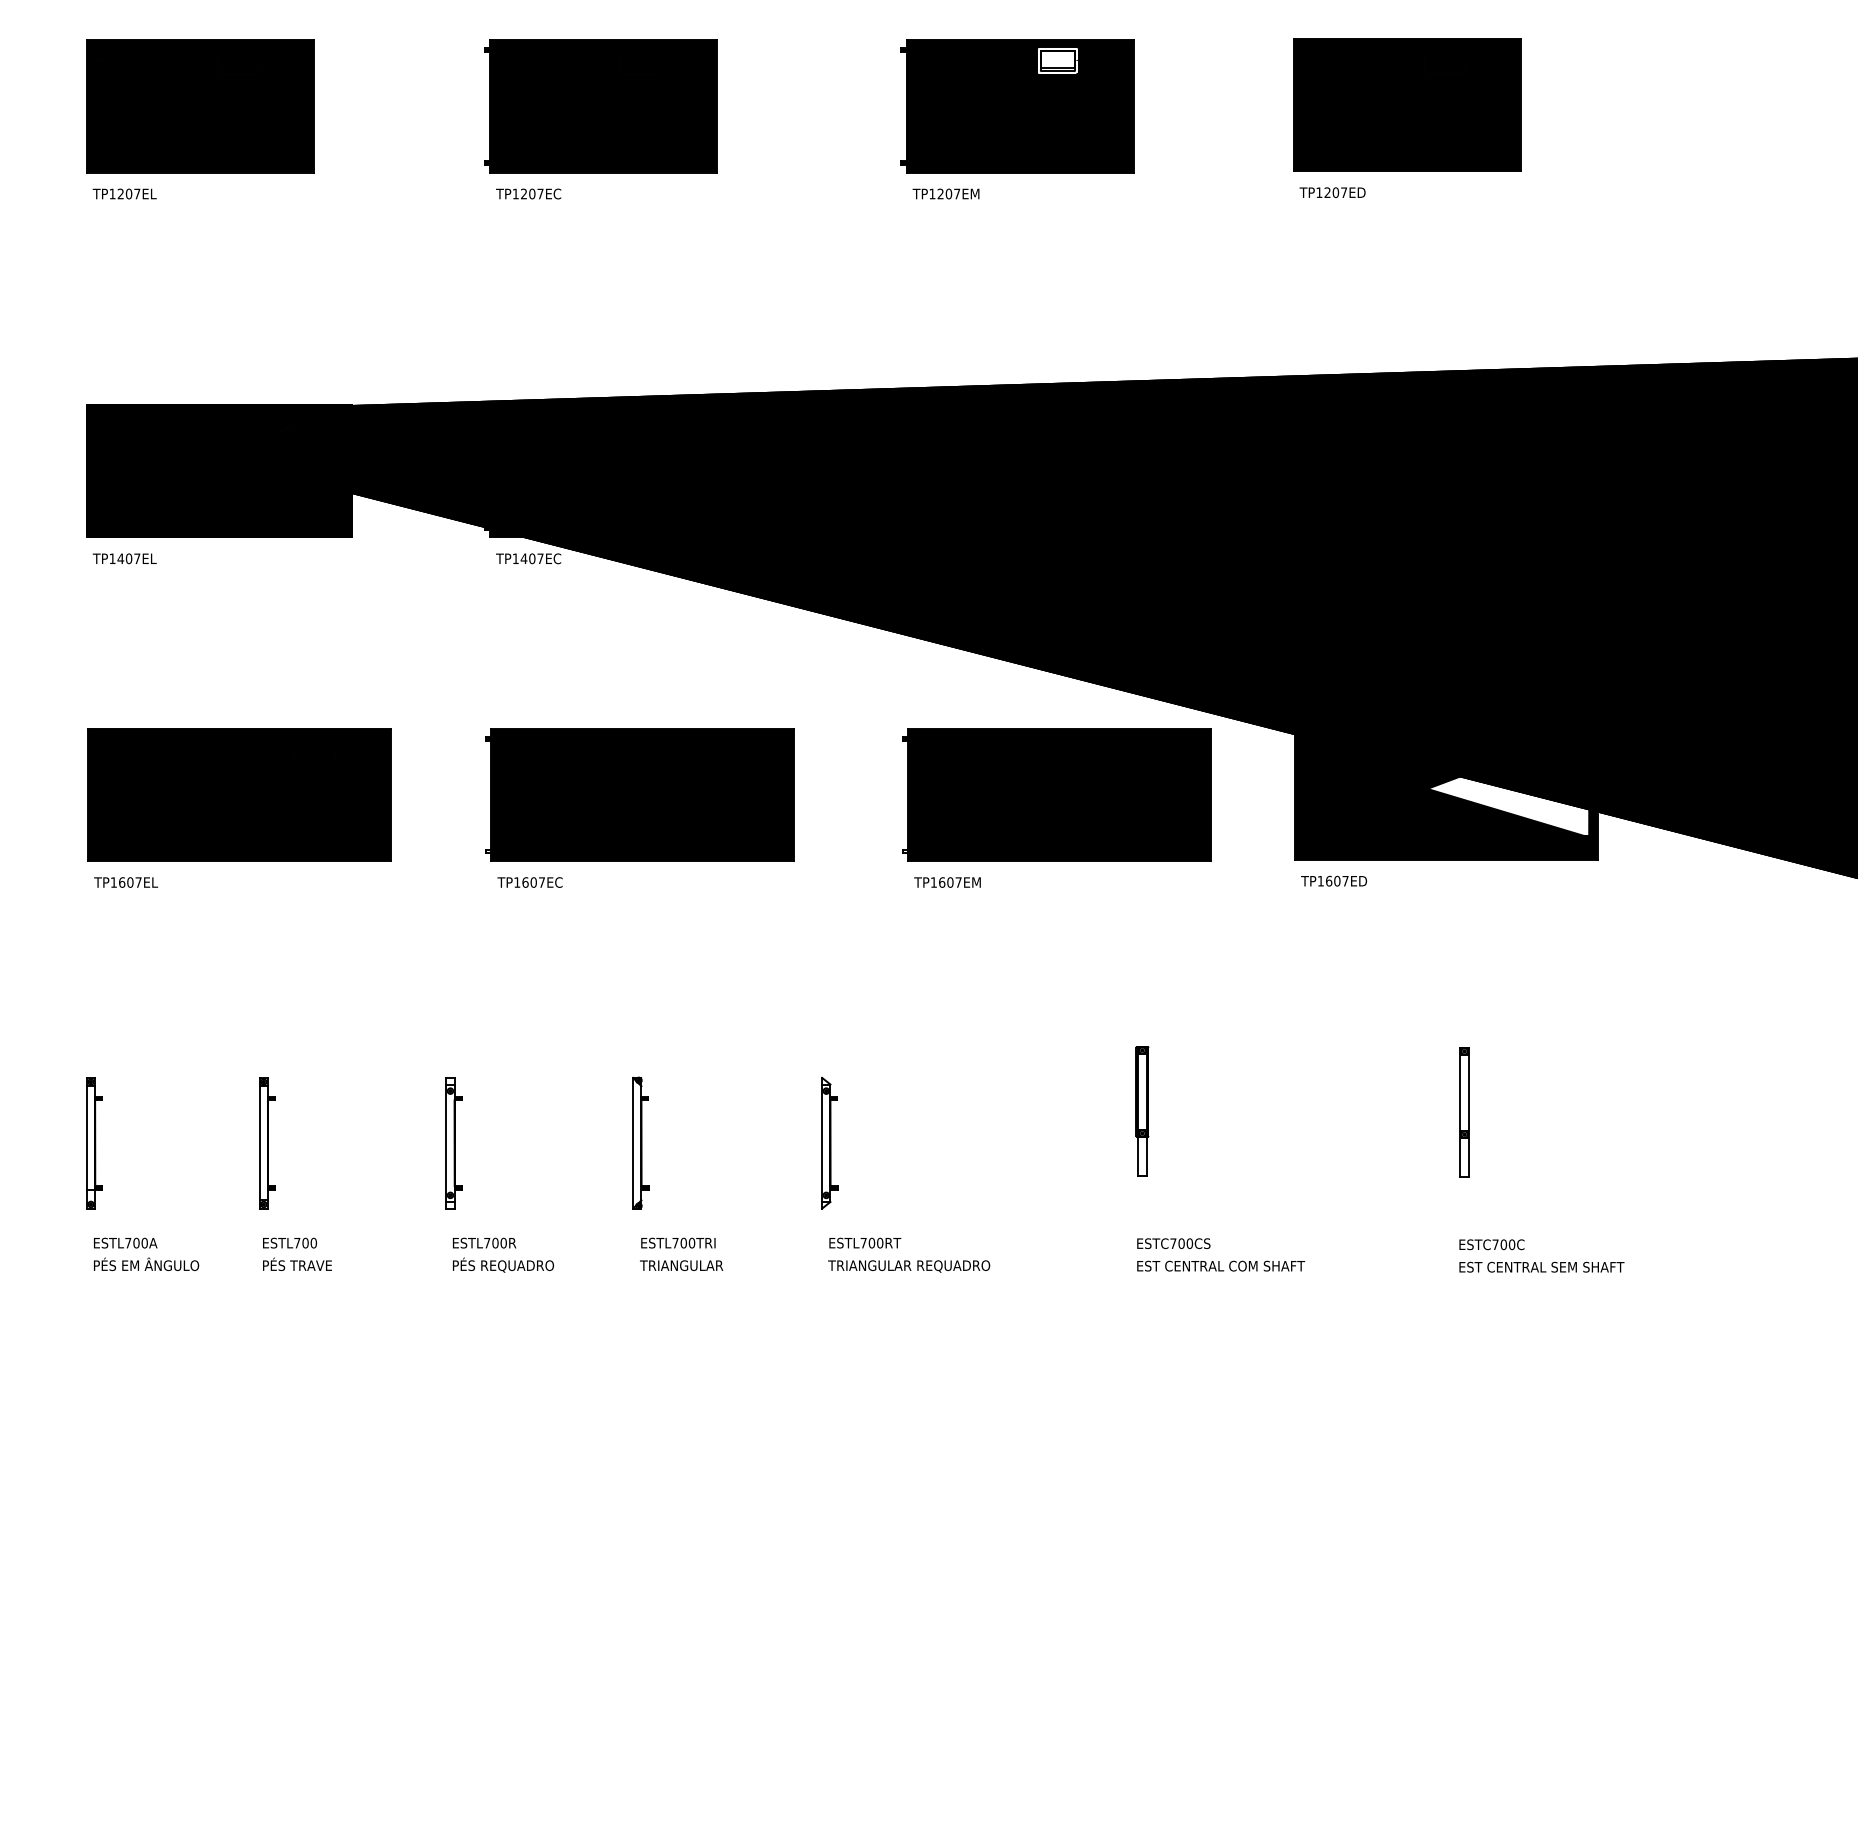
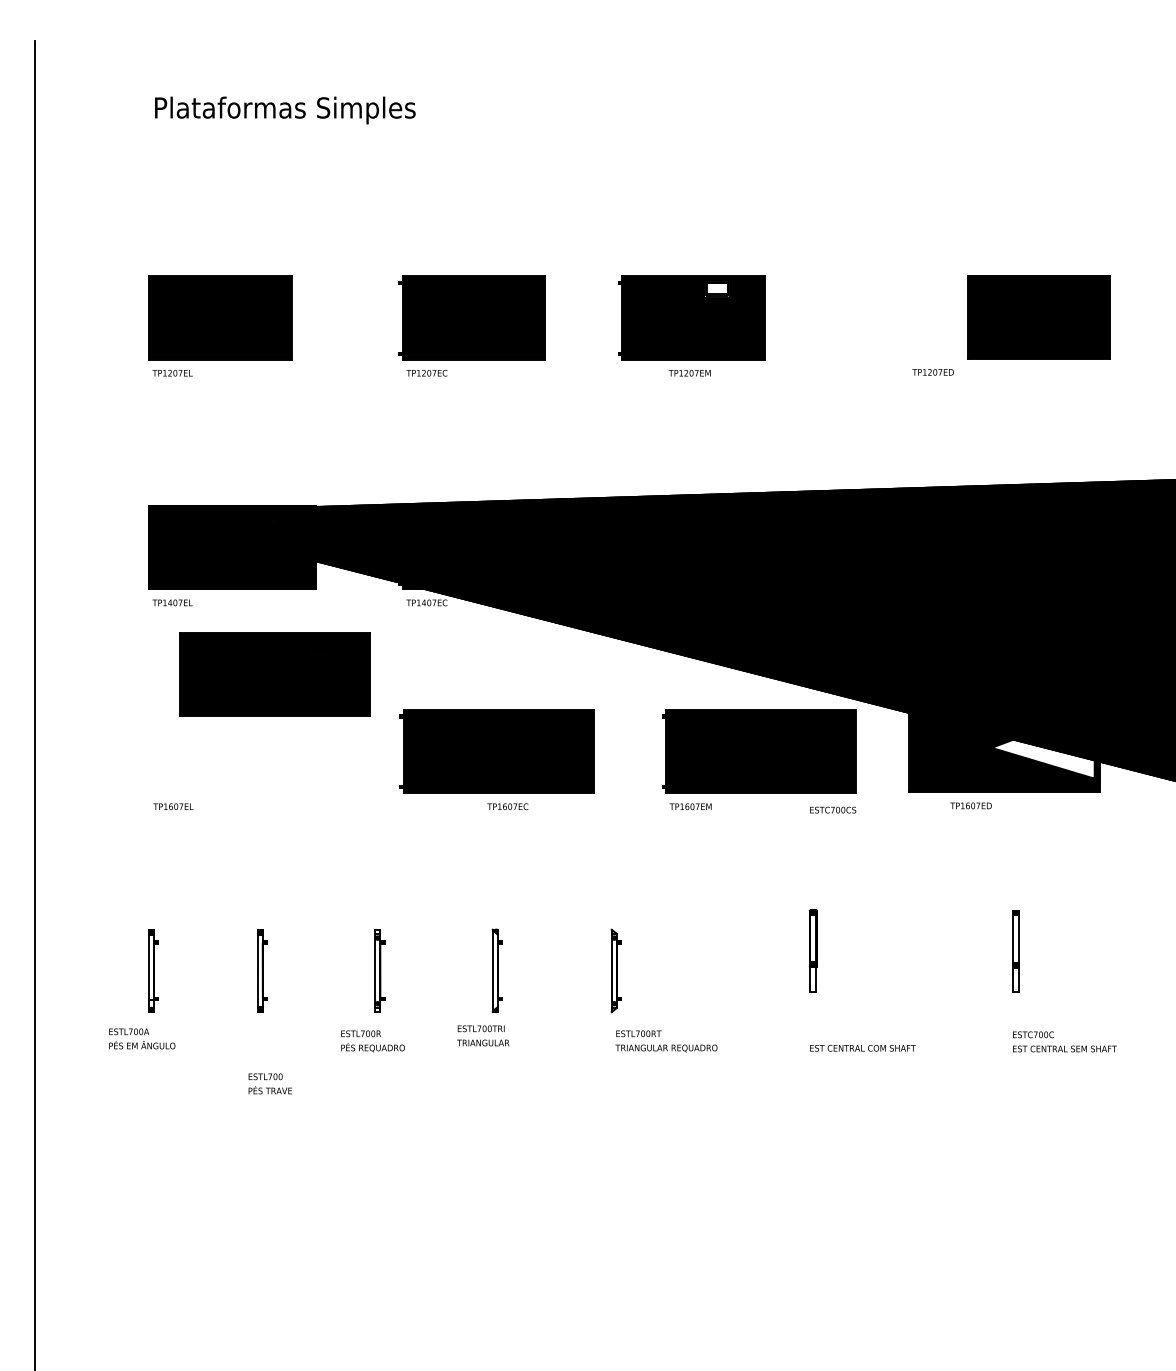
part: (1017, 105) -> (691, 317), moved
part: (1406, 105) -> (1038, 317), moved
part: (238, 794) -> (274, 674), moved
text: (1333, 880) -> (970, 805), moved
text: (529, 882) -> (507, 806), moved
text: (1174, 1242) -> (833, 809), moved
text: (146, 1253) -> (142, 1038), moved
text: (296, 1253) -> (269, 1083), moved
text: (682, 1253) -> (483, 1035), moved
text: (502, 1255) -> (372, 1041), moved

